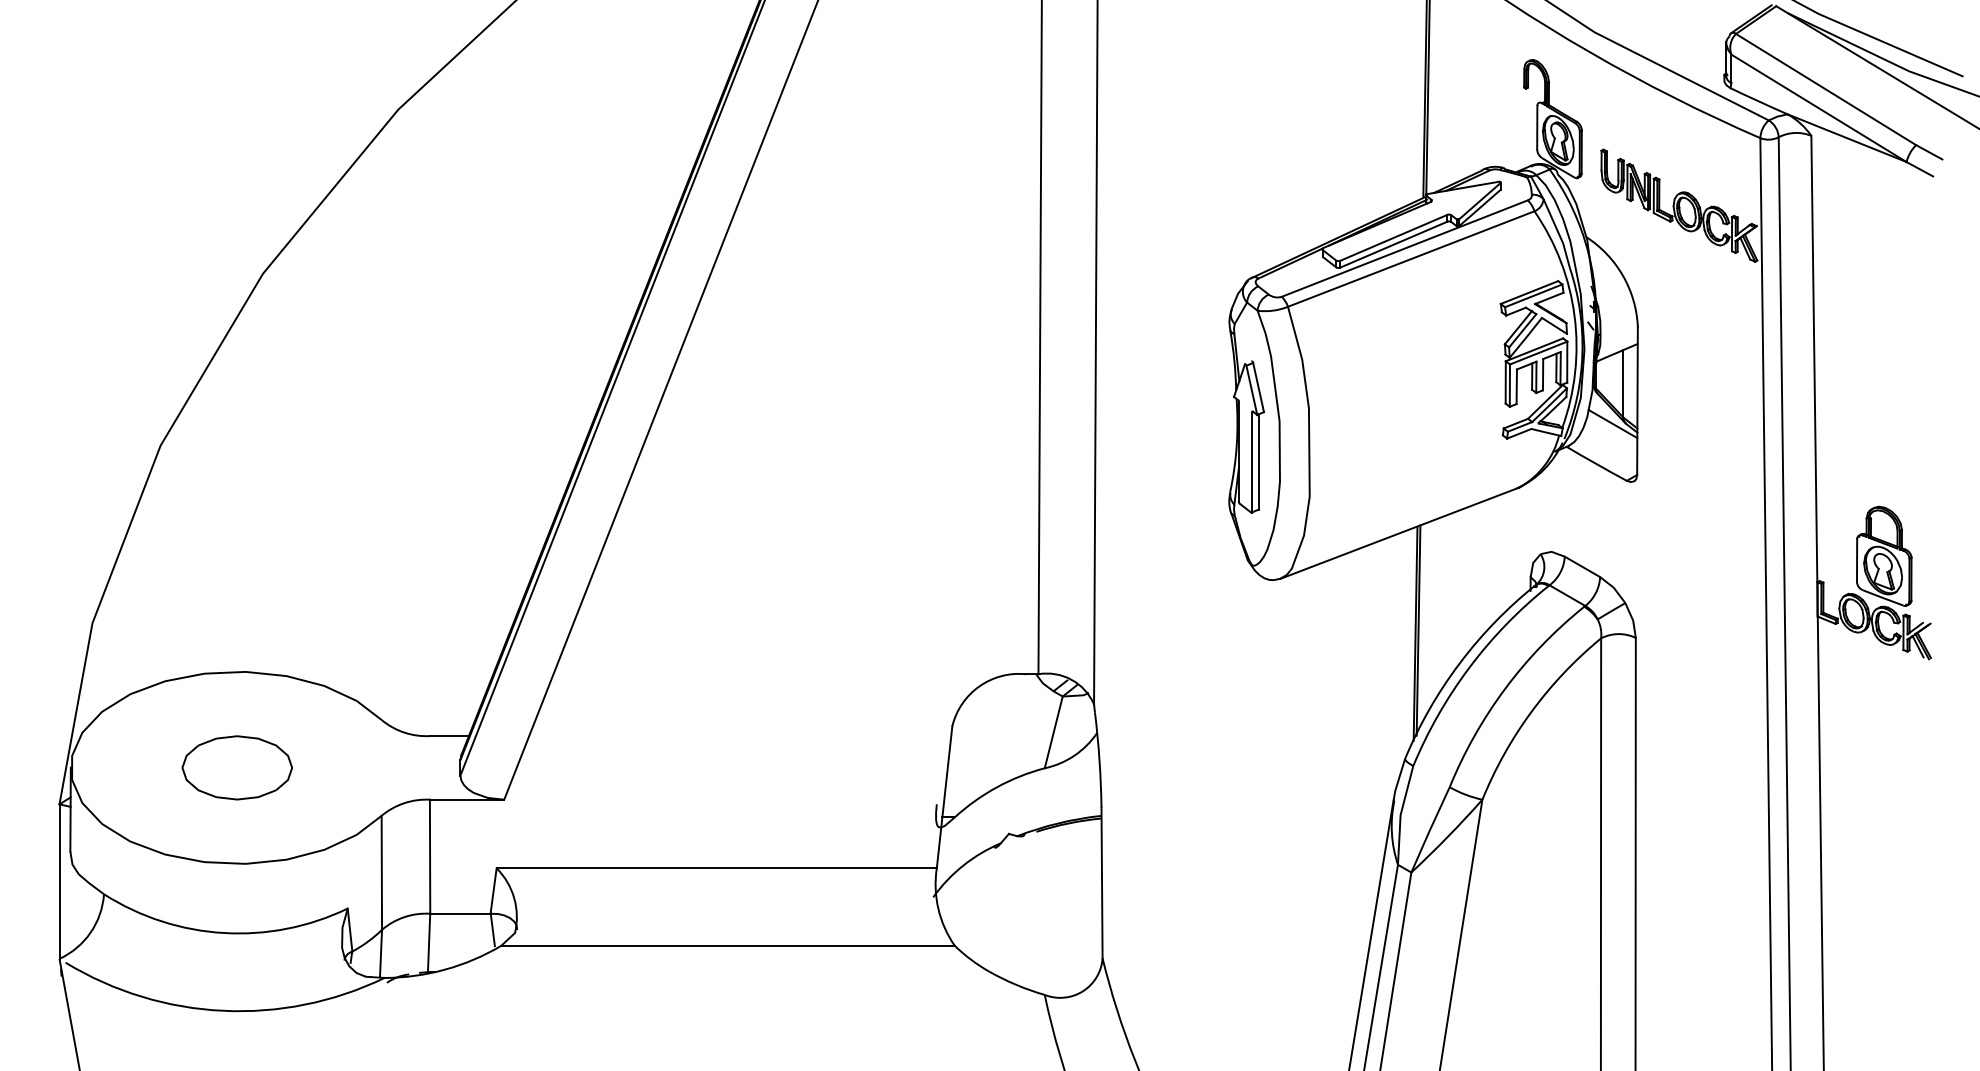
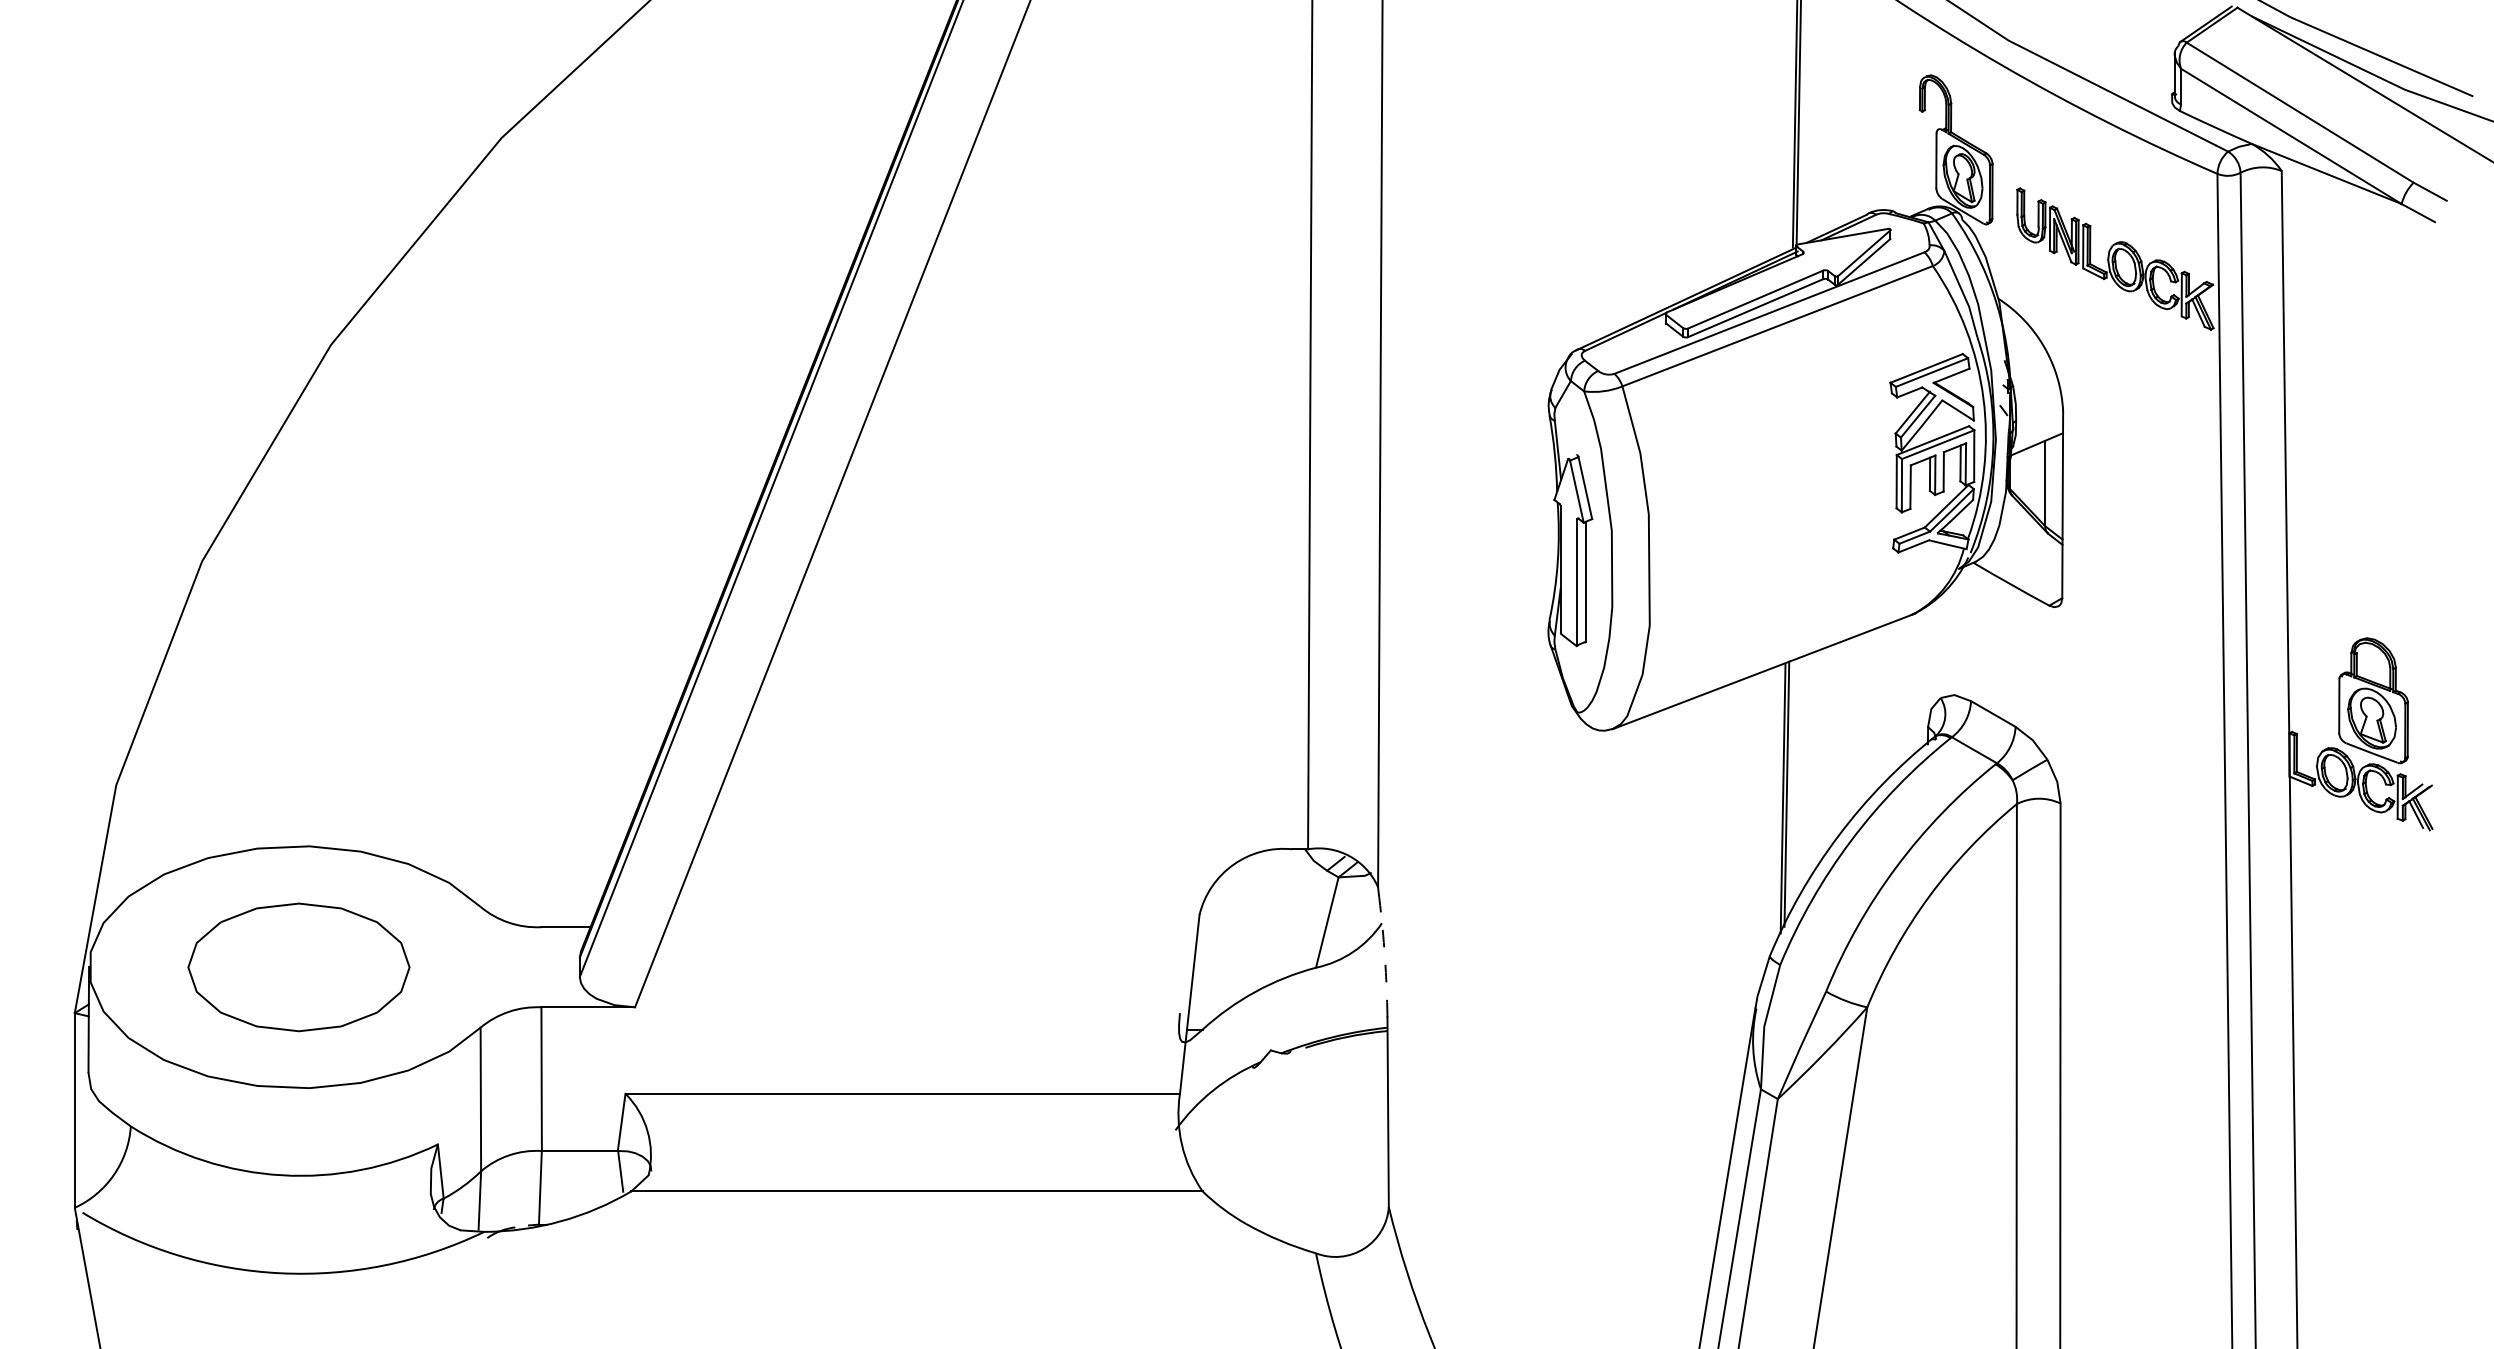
line: (1612, 423) -> (2031, 533), removed
arc: (1099, 760) -> (1384, 957), solid -> dashed
part: (237, 767) -> (298, 966), size x1.6

